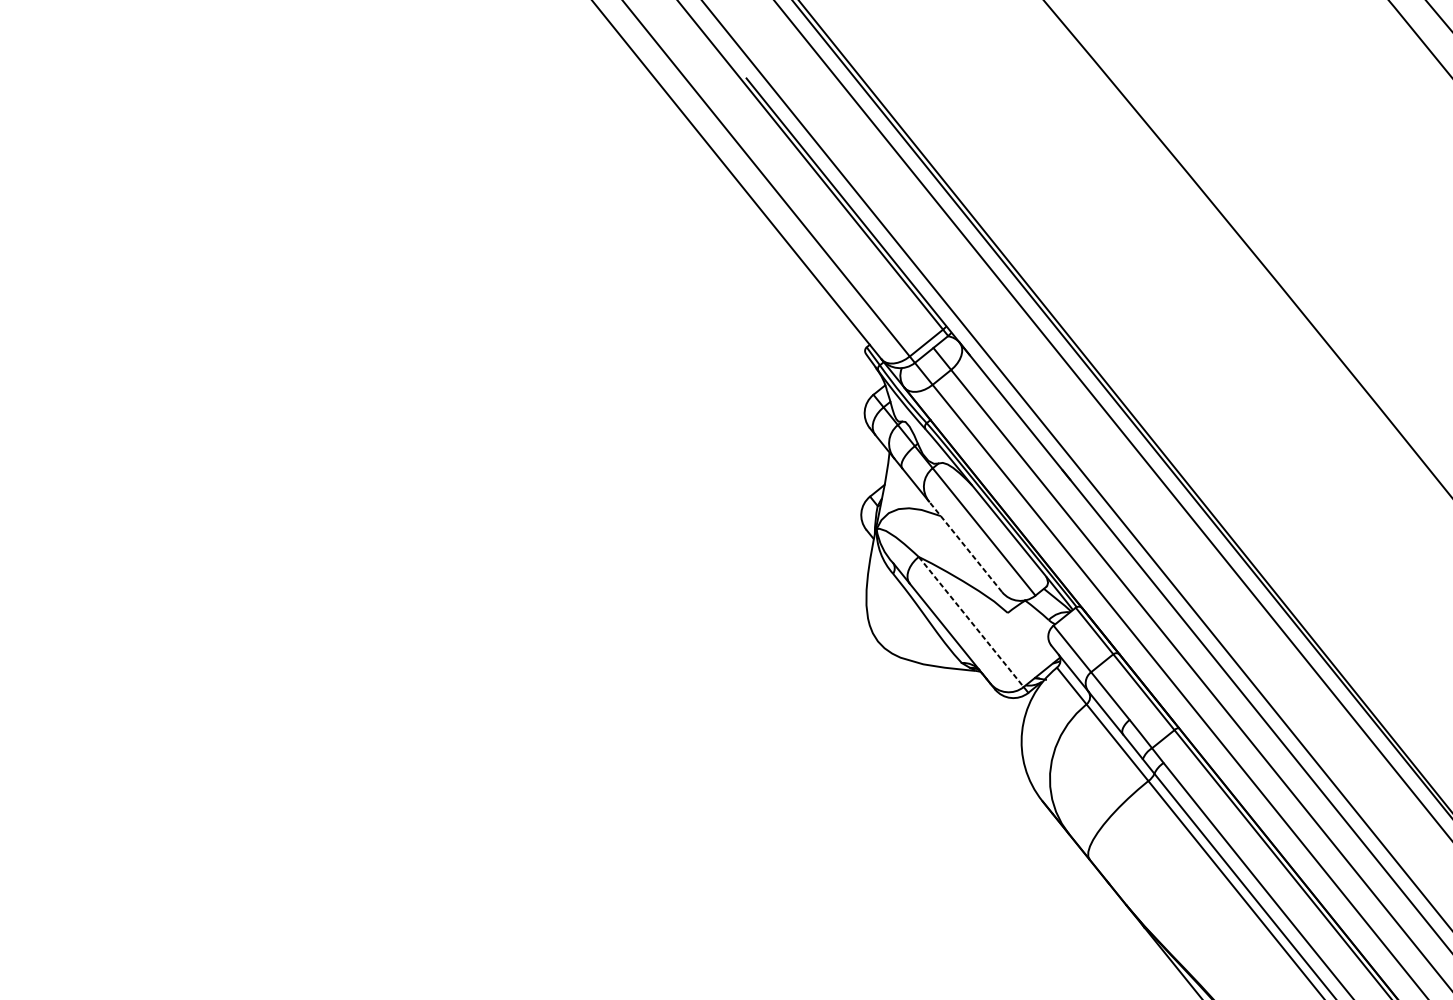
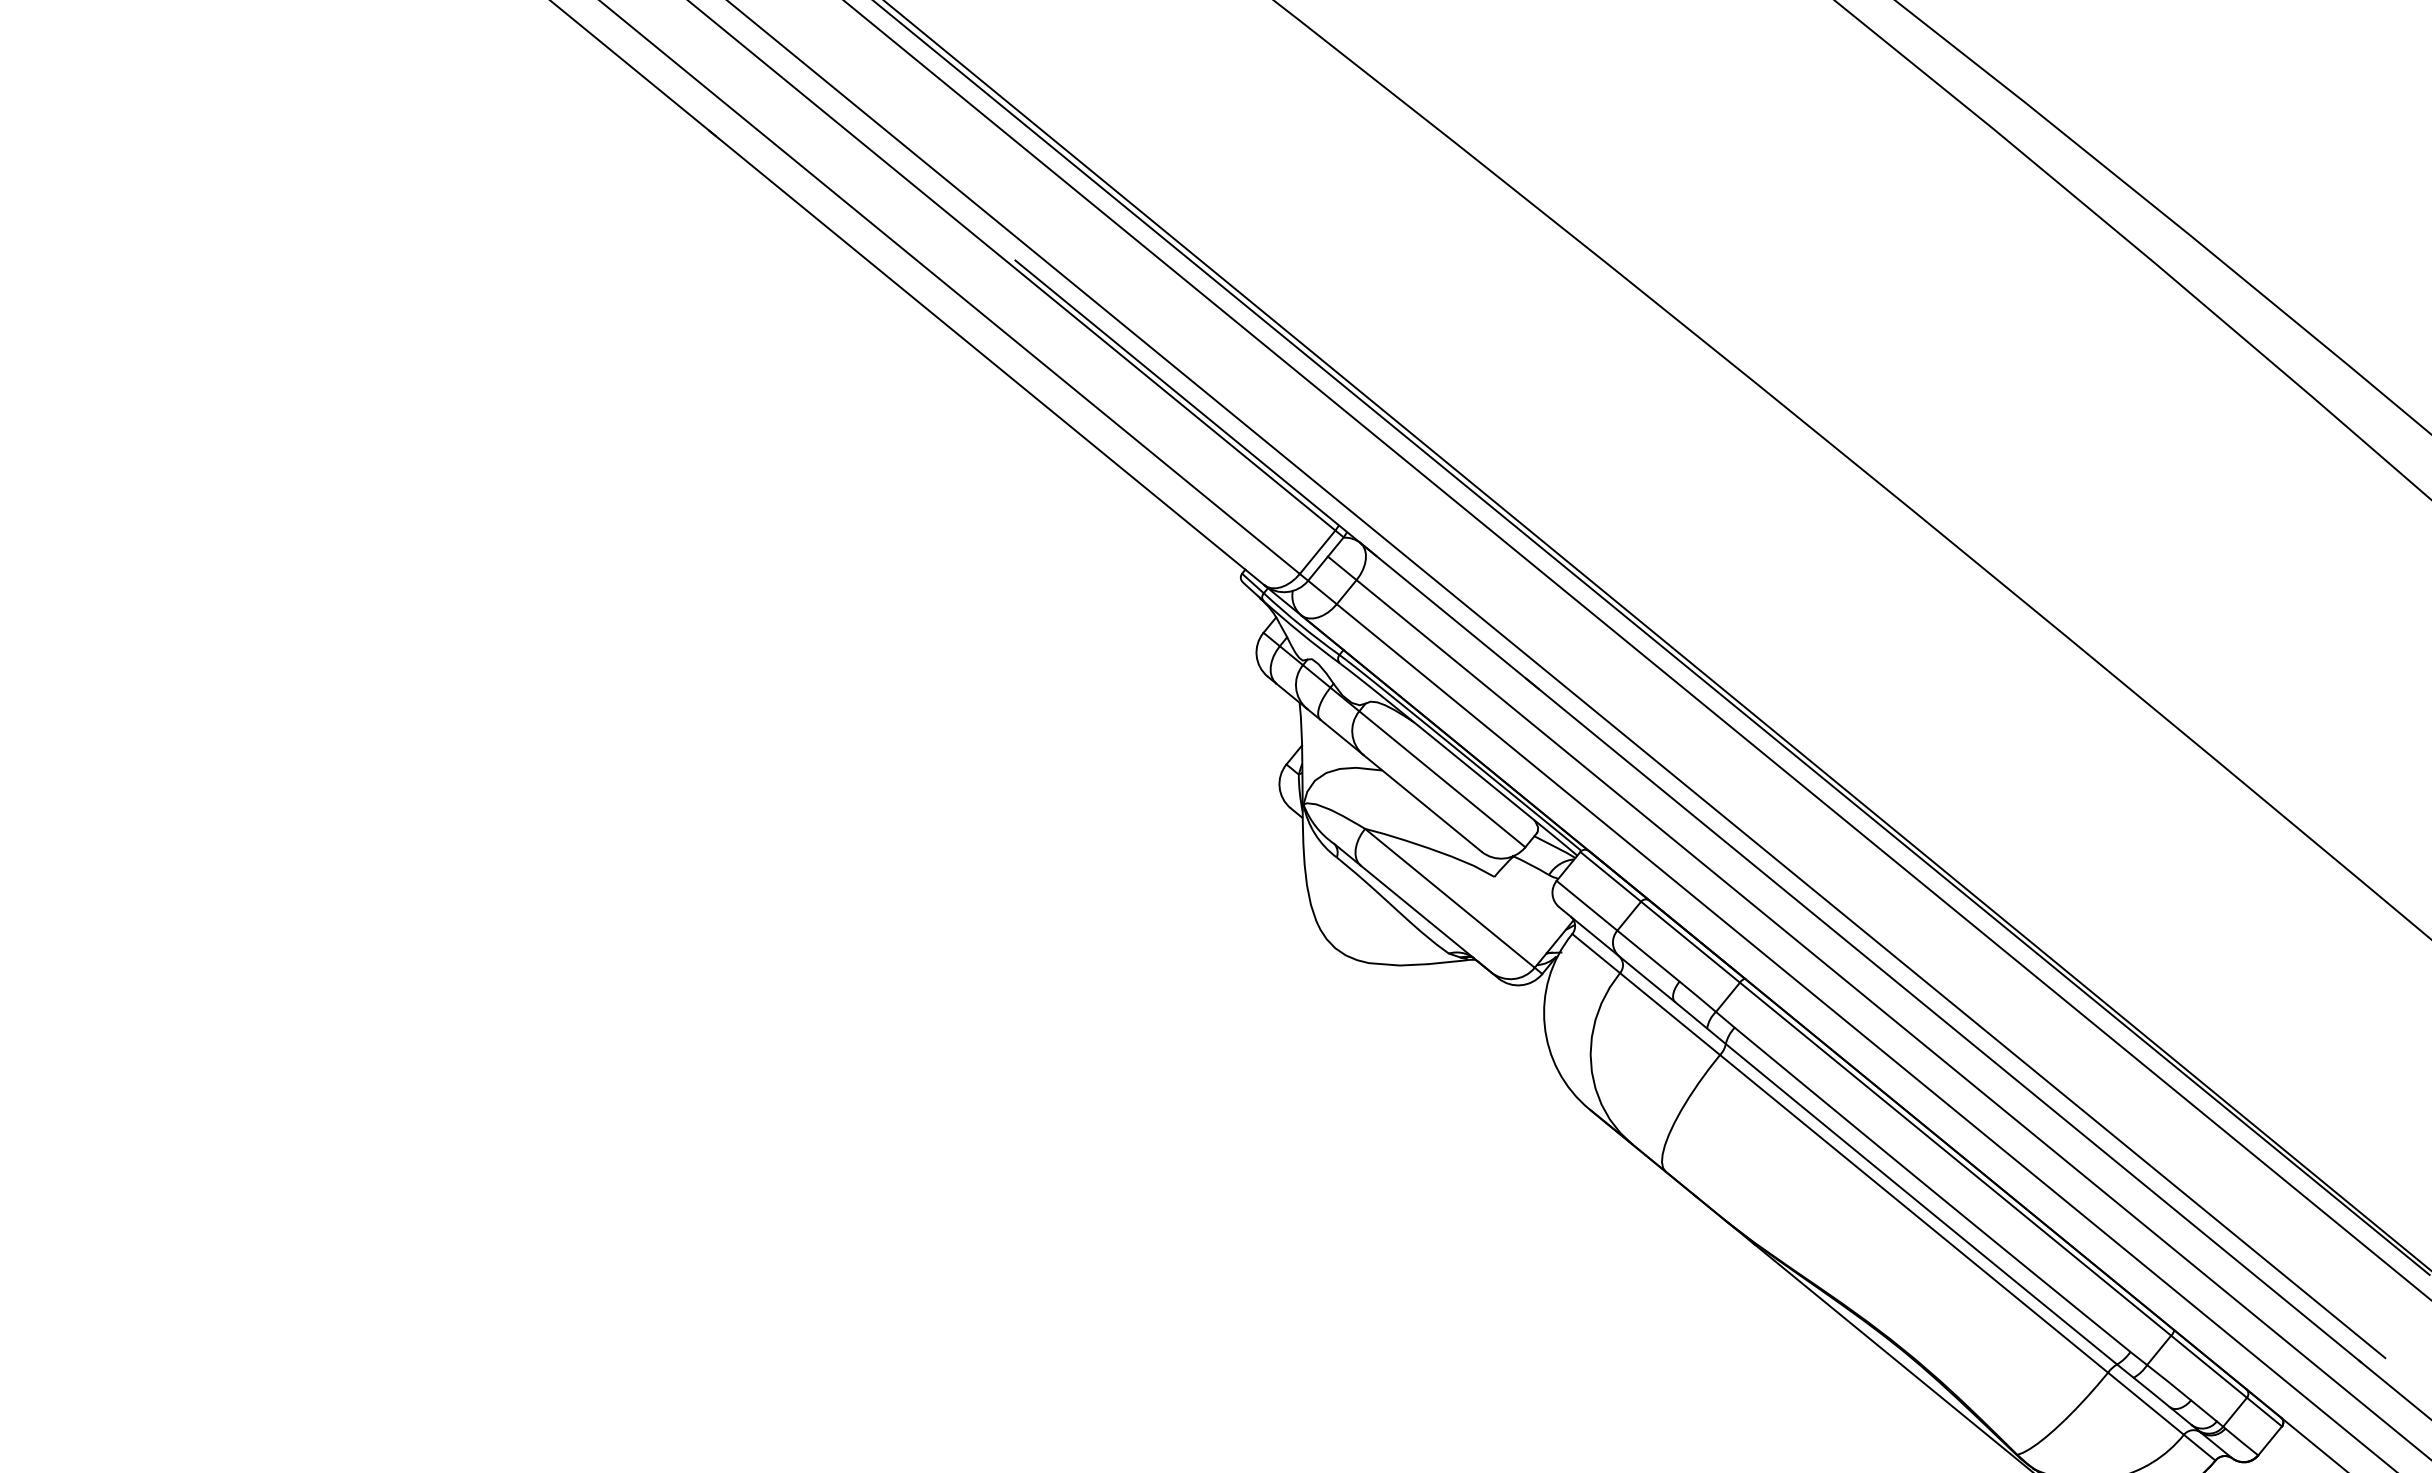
line: (965, 546) -> (1422, 803), dashed -> solid
line: (970, 622) -> (1449, 898), dashed -> solid

